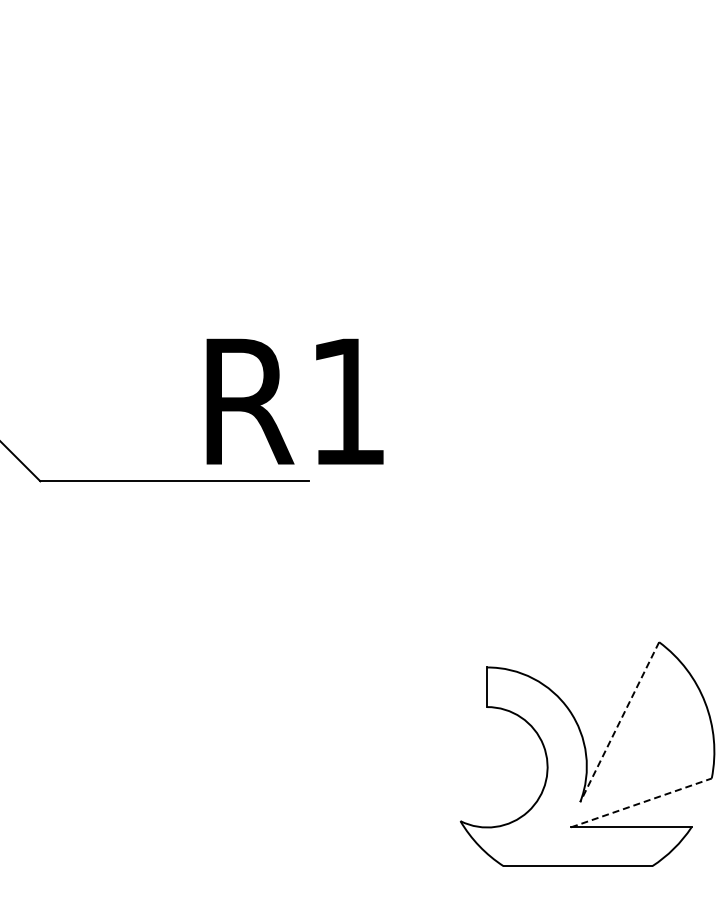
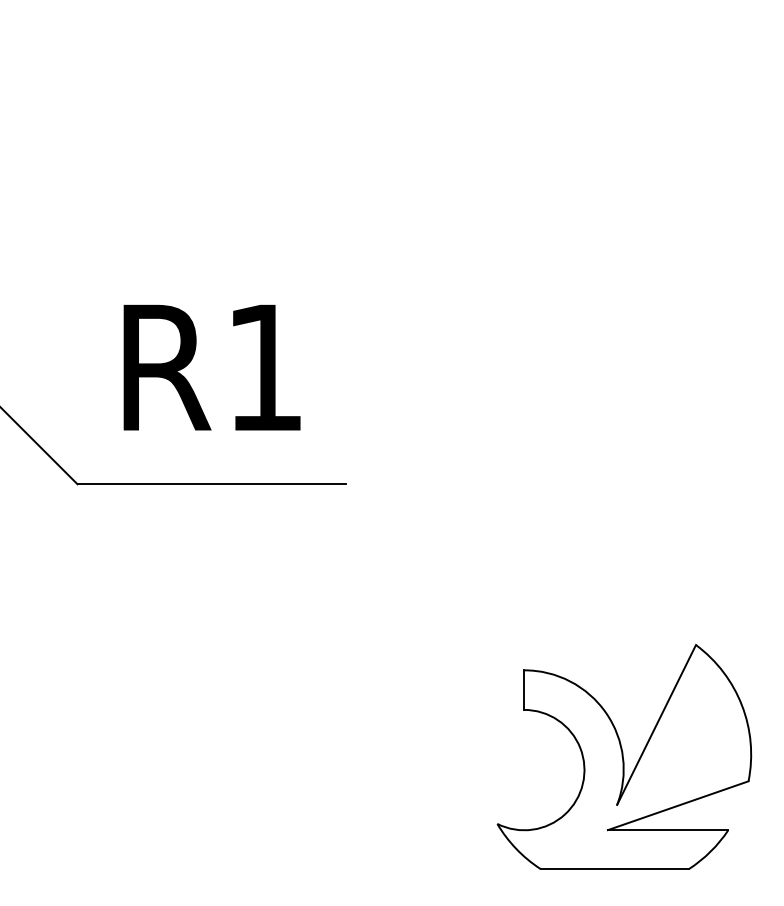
text: (294, 401) -> (211, 367), moved
line: (619, 722) -> (656, 725), dashed -> solid
line: (641, 802) -> (678, 805), dashed -> solid

